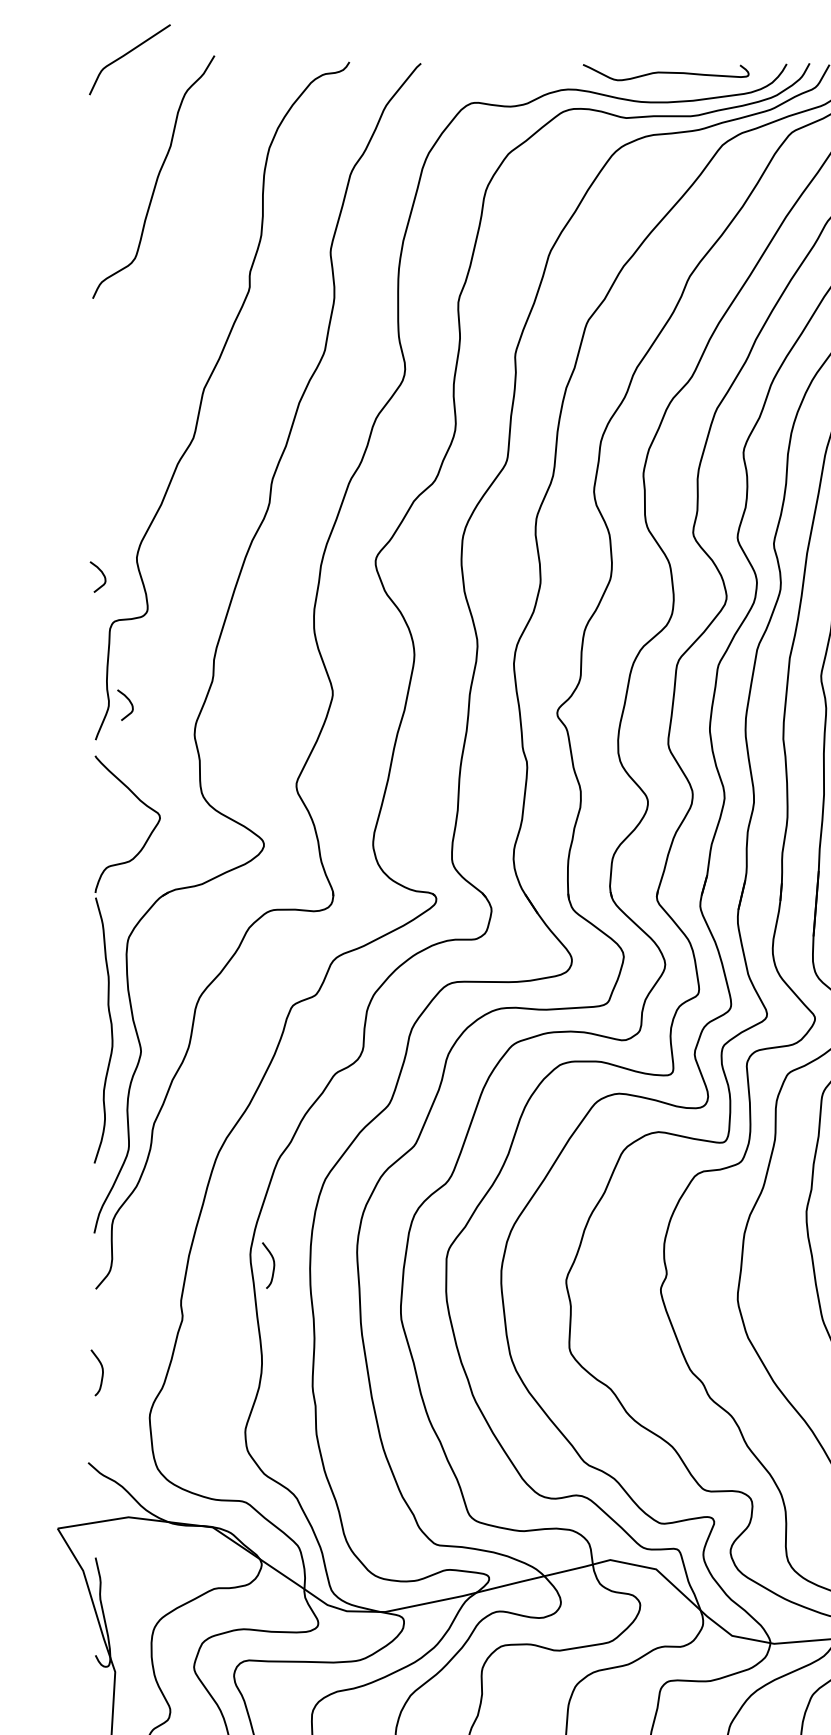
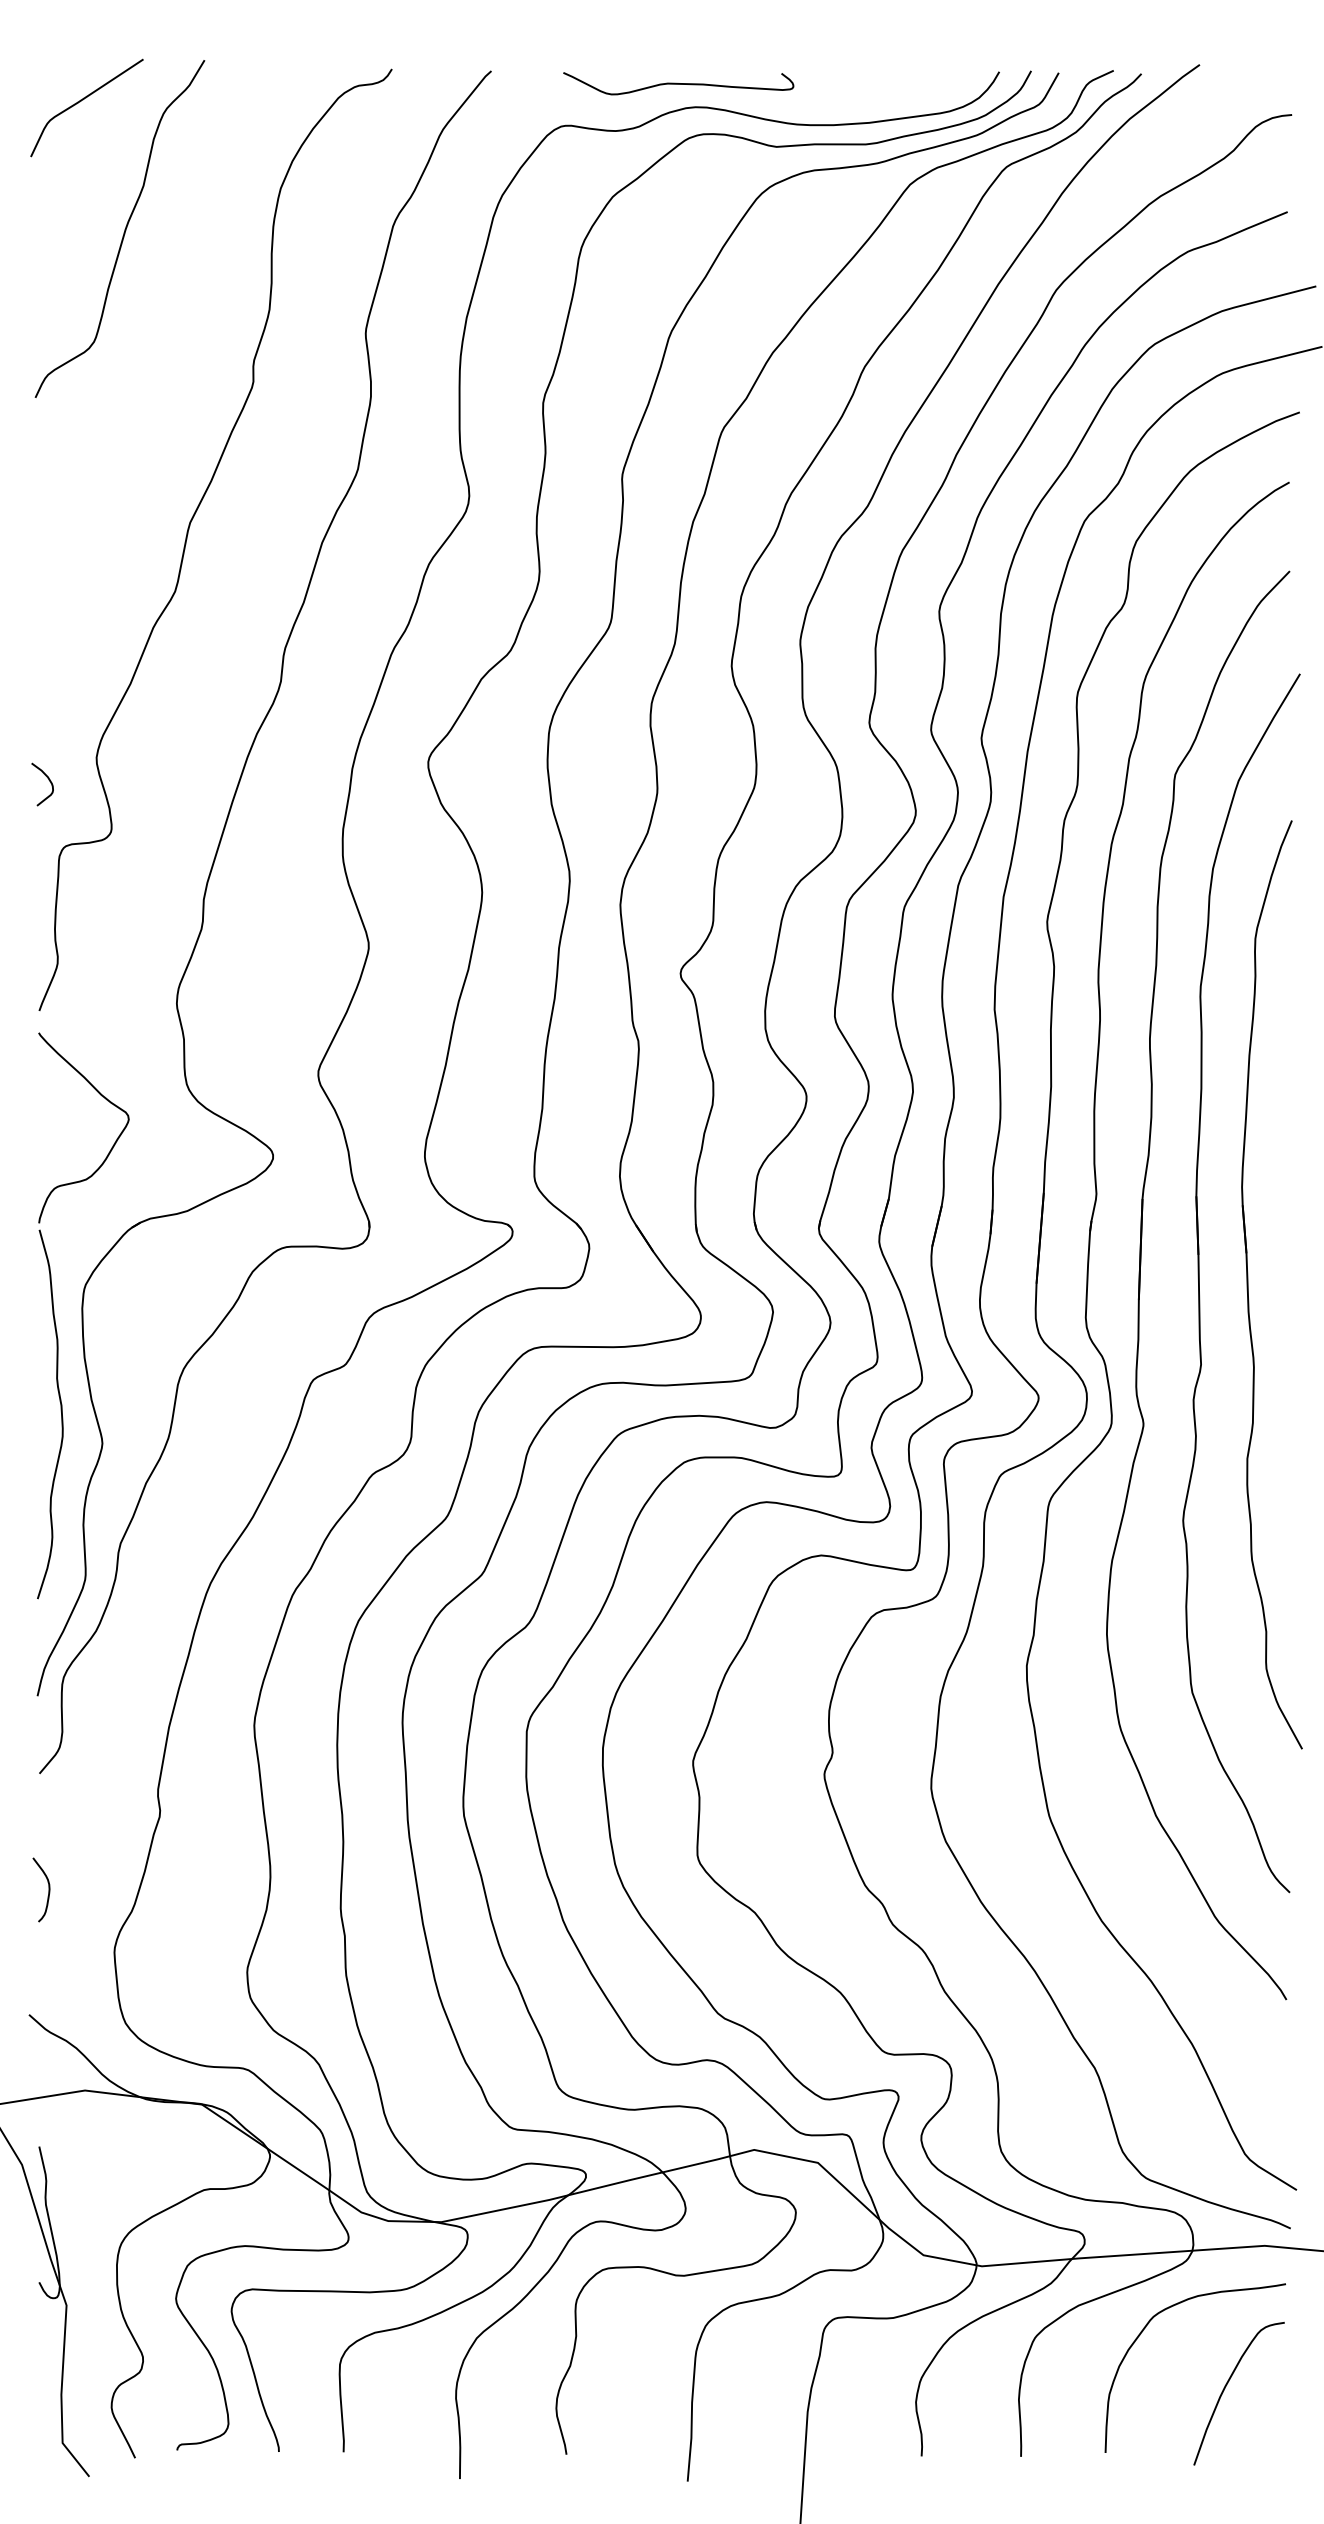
curve: (127, 54) -> (83, 100), moved
curve: (665, 72) -> (678, 83), moved
curve: (129, 702) -> (86, 958), removed
curve: (273, 1265) -> (286, 1740), removed

